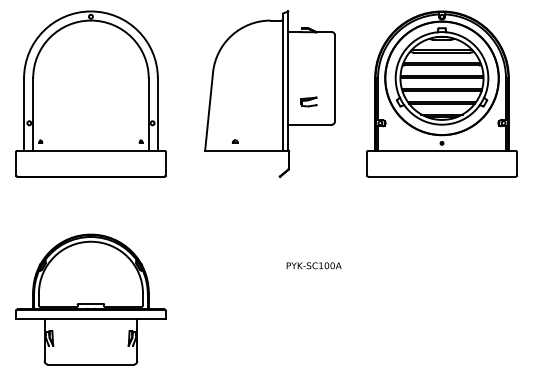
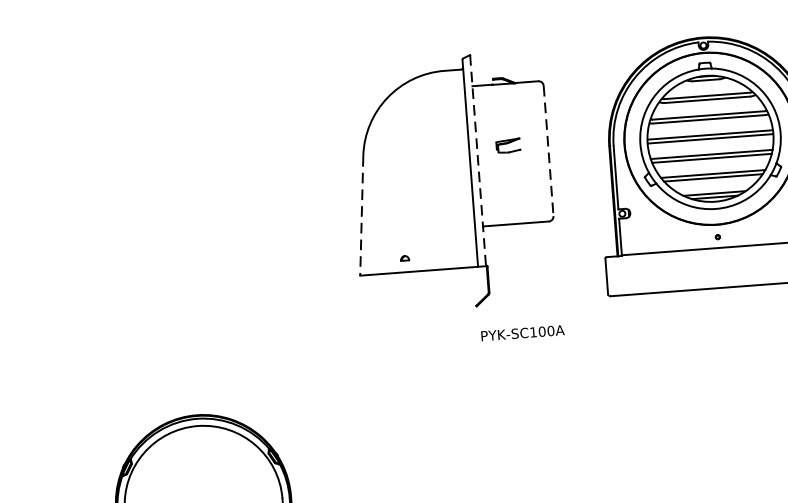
line: (335, 78) -> (549, 151), solid -> dashed
line: (288, 81) -> (478, 161), solid -> dashed
part: (90, 93) -> (180, 201), removed
part: (308, 101) -> (507, 145), moved
line: (209, 112) -> (362, 216), solid -> dashed
text: (313, 265) -> (521, 332), moved

